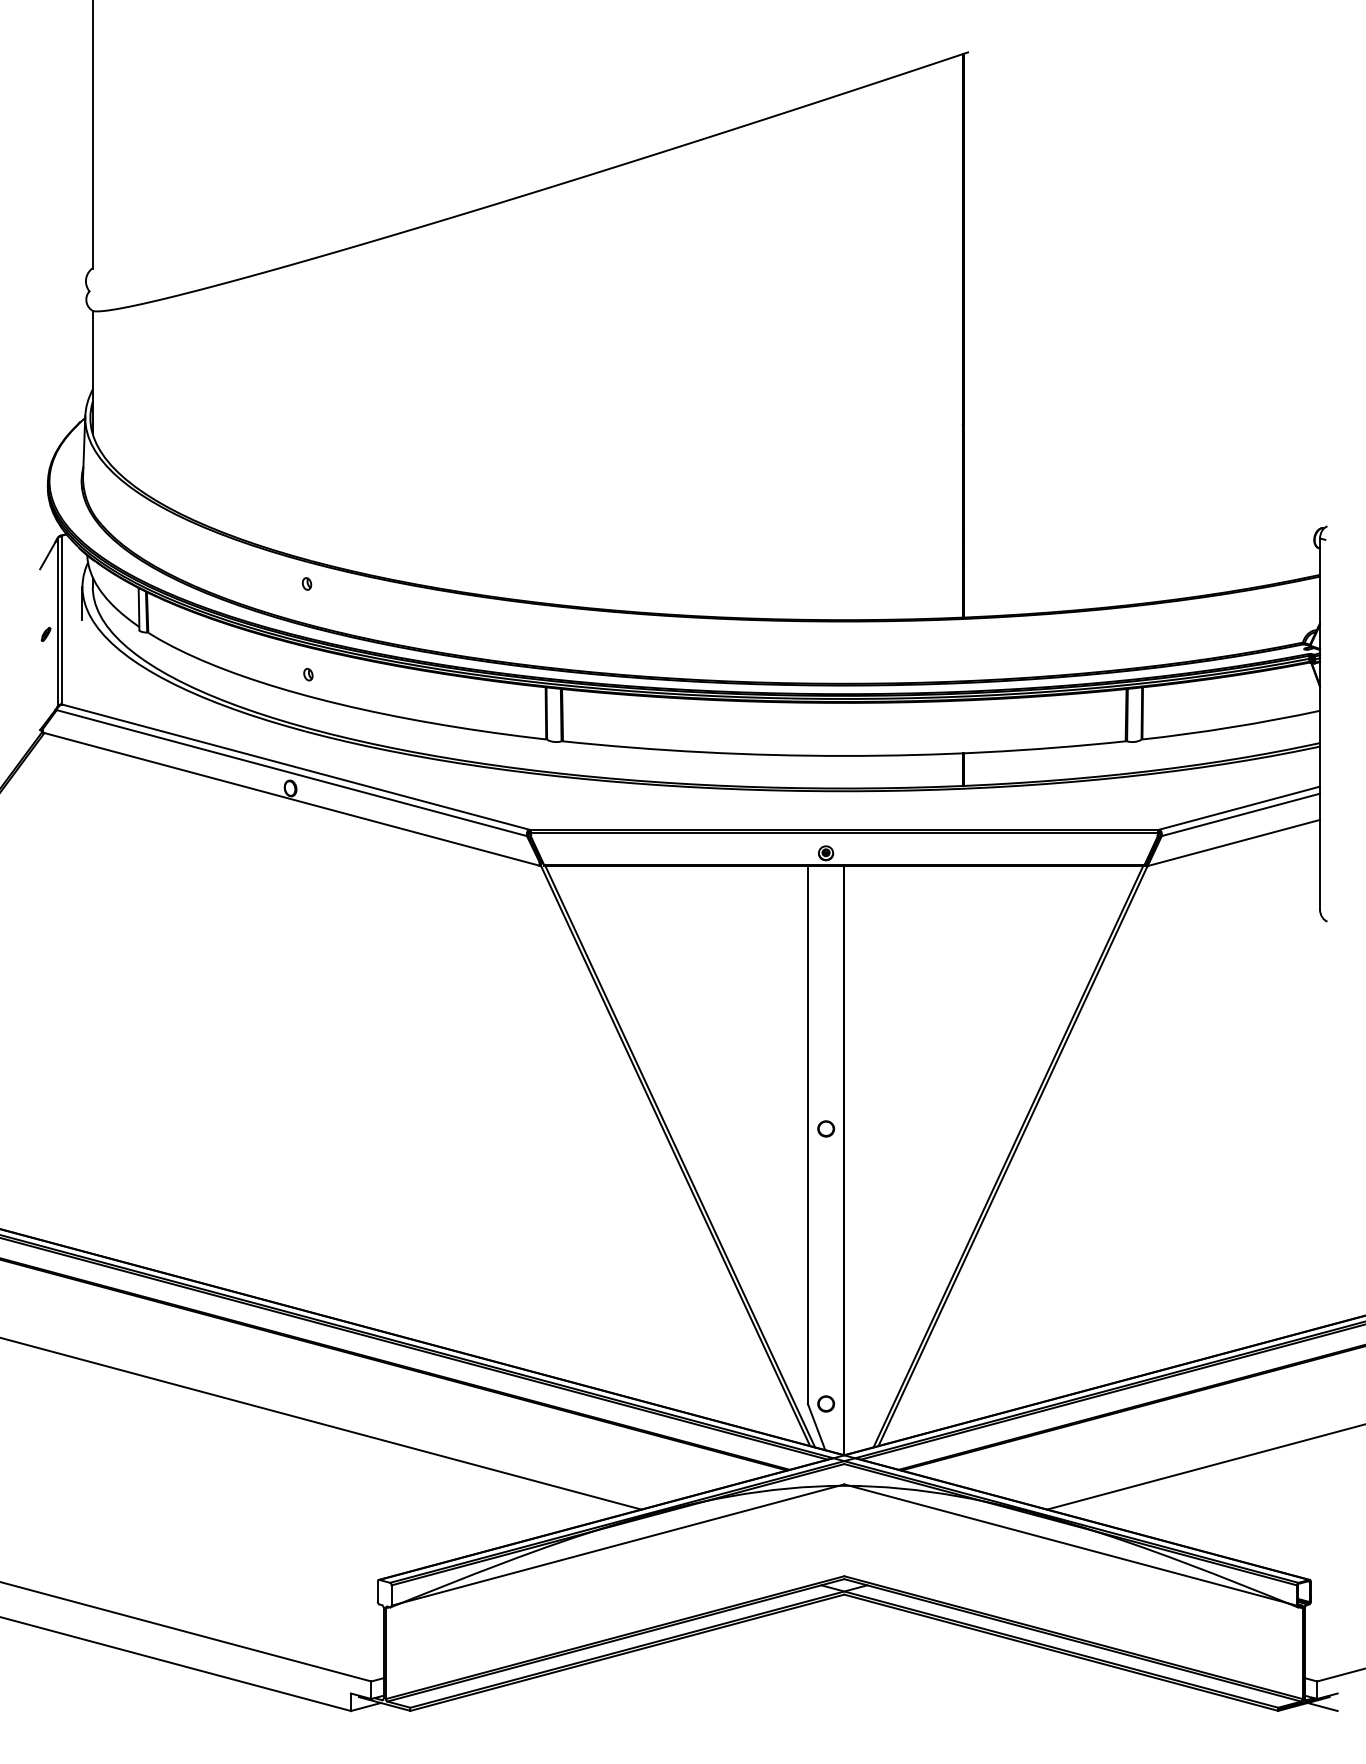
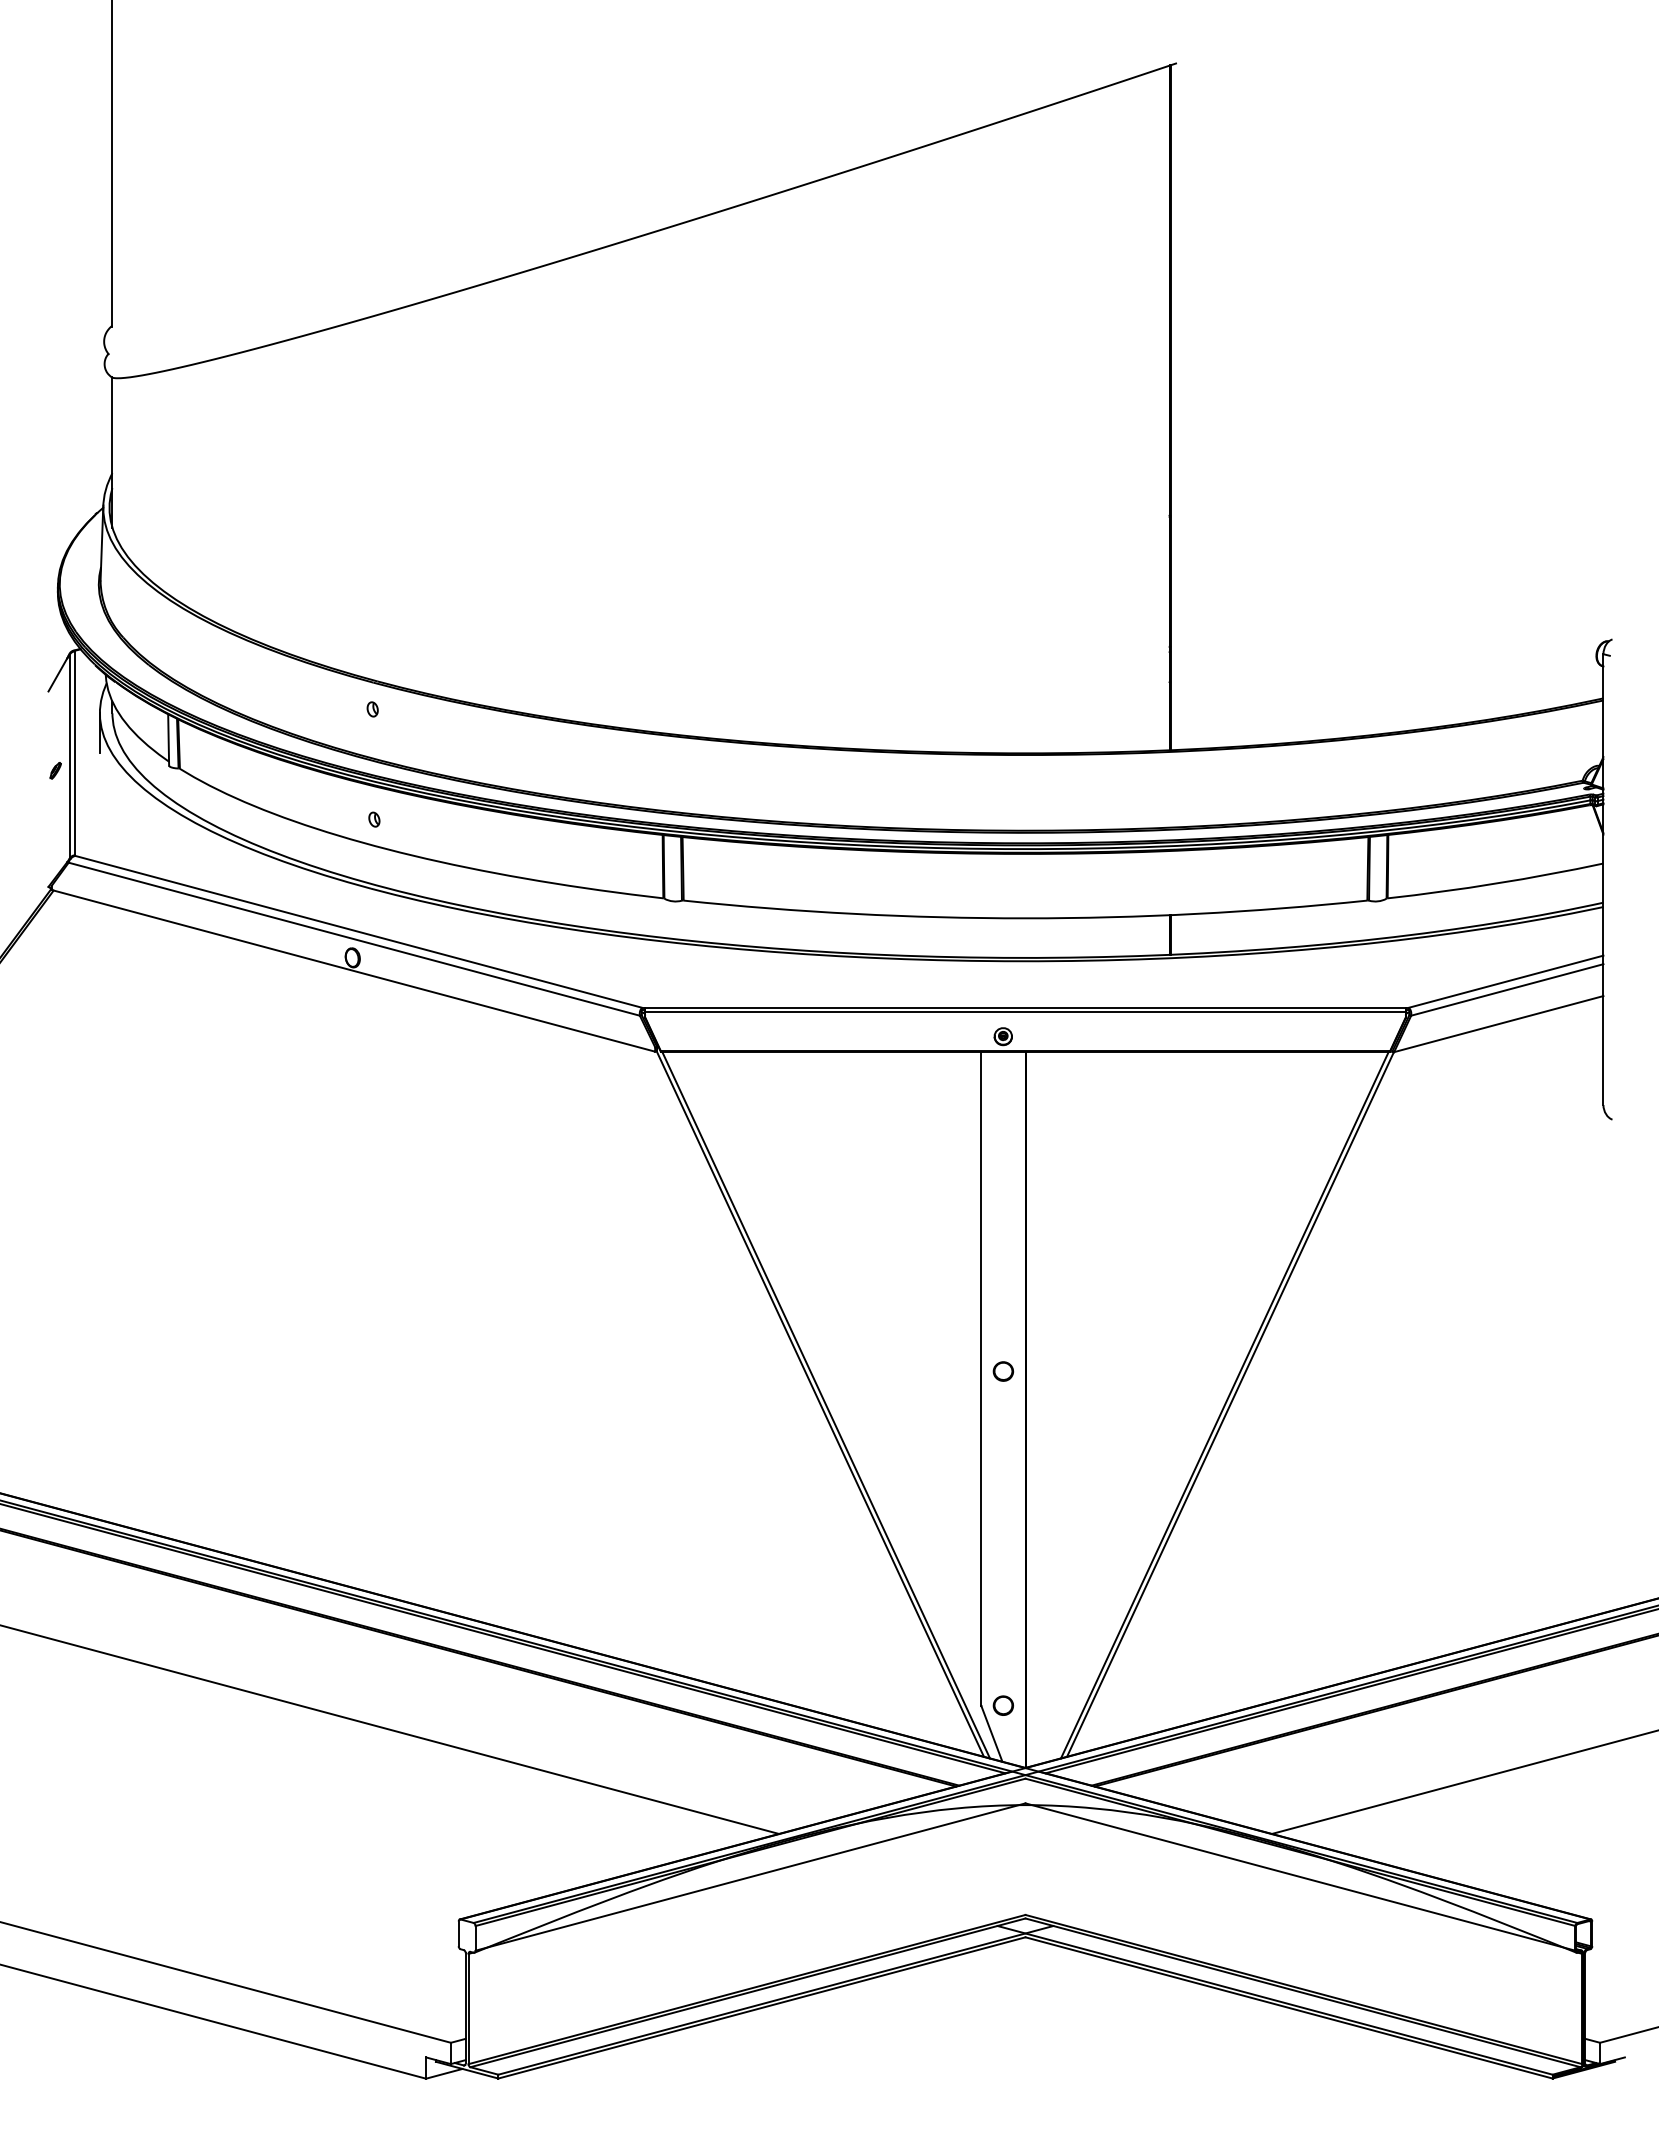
line: (1322, 1706) -> (1606, 2073), removed

